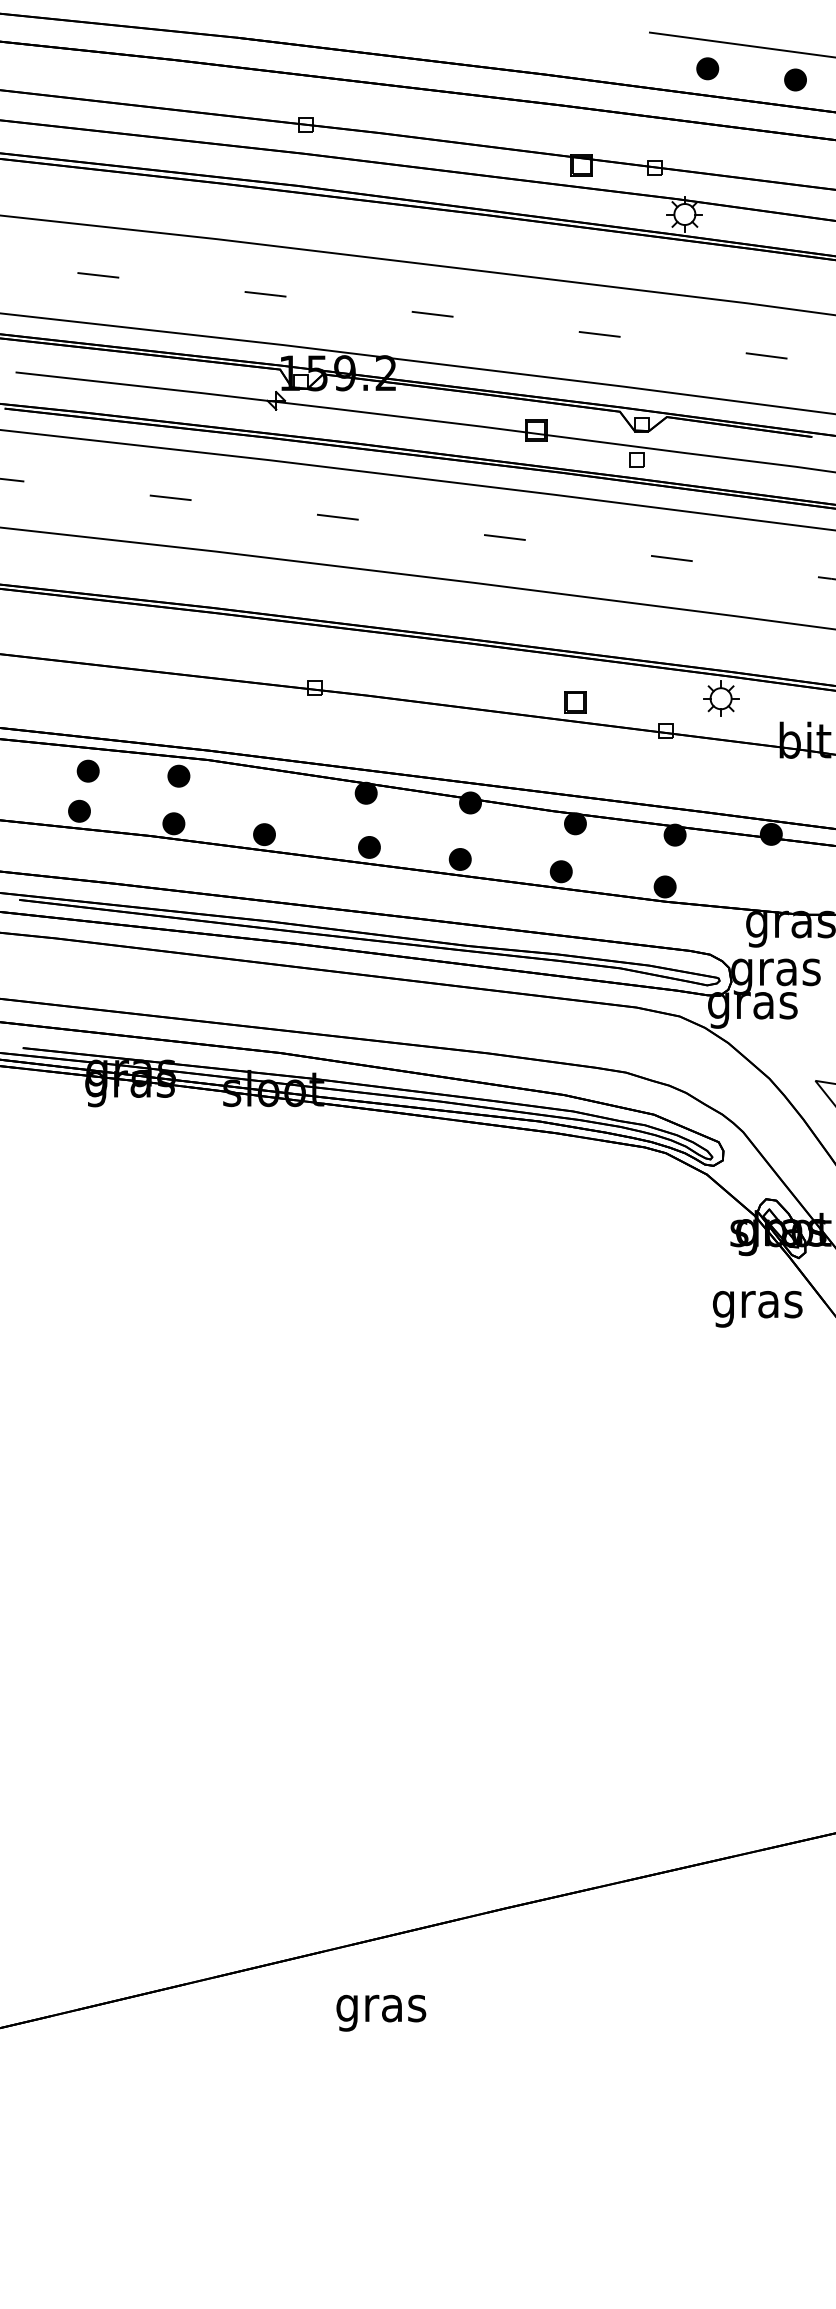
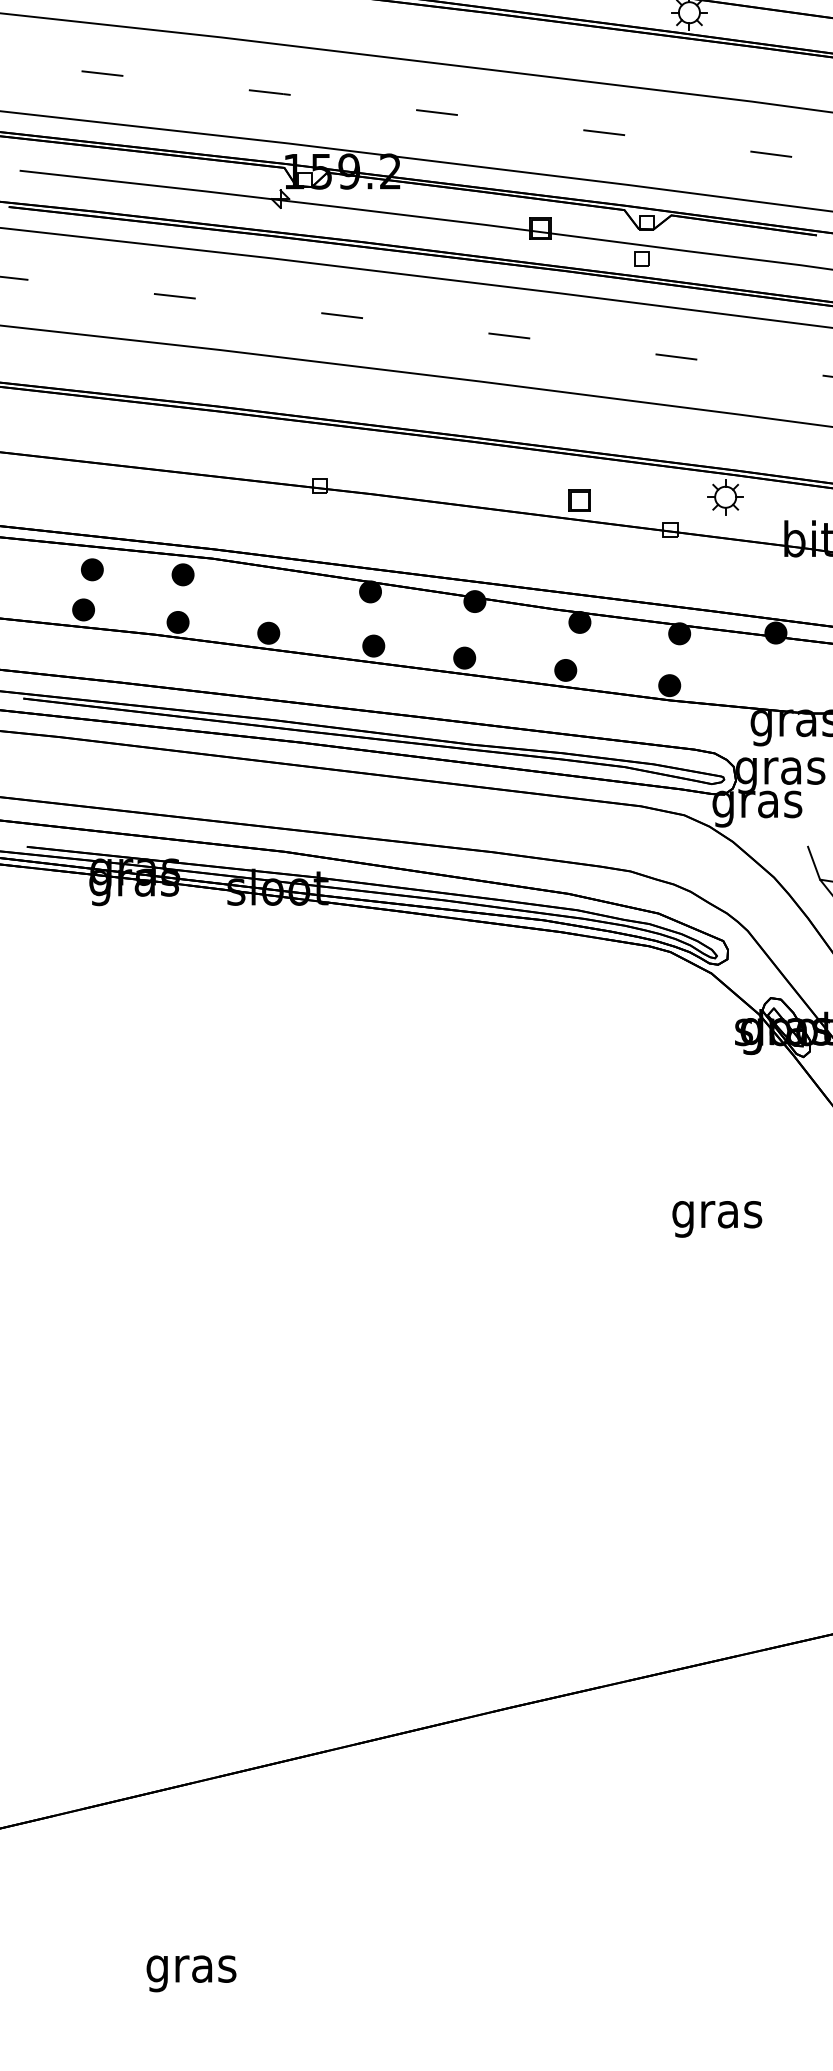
line: (809, 1064) -> (814, 863), added
text: (757, 1309) -> (717, 1219), moved
text: (381, 2012) -> (191, 1973), moved

